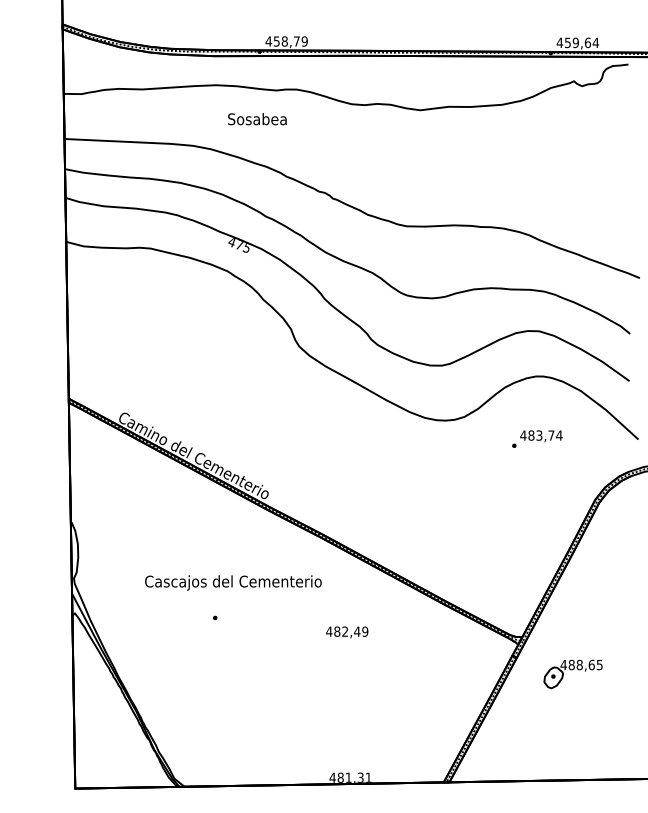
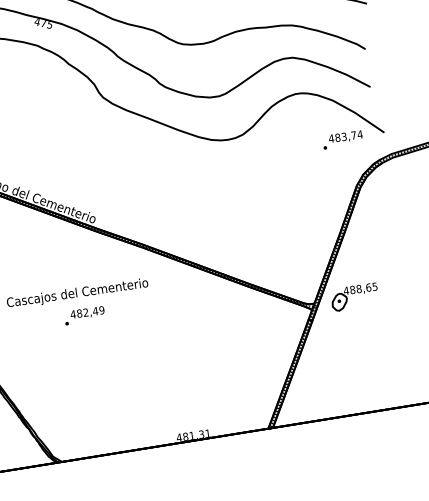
text: (537, 438) -> (343, 139), moved
text: (347, 632) -> (87, 313), moved
part: (572, 674) -> (354, 297), moved

